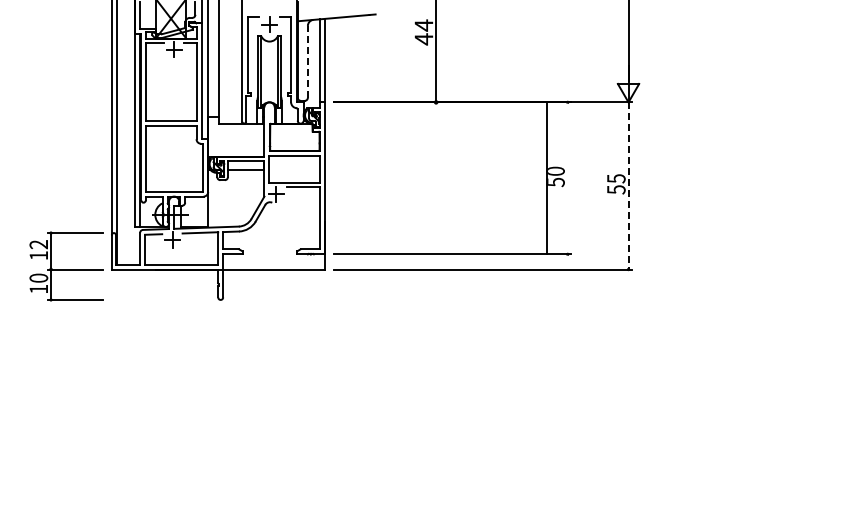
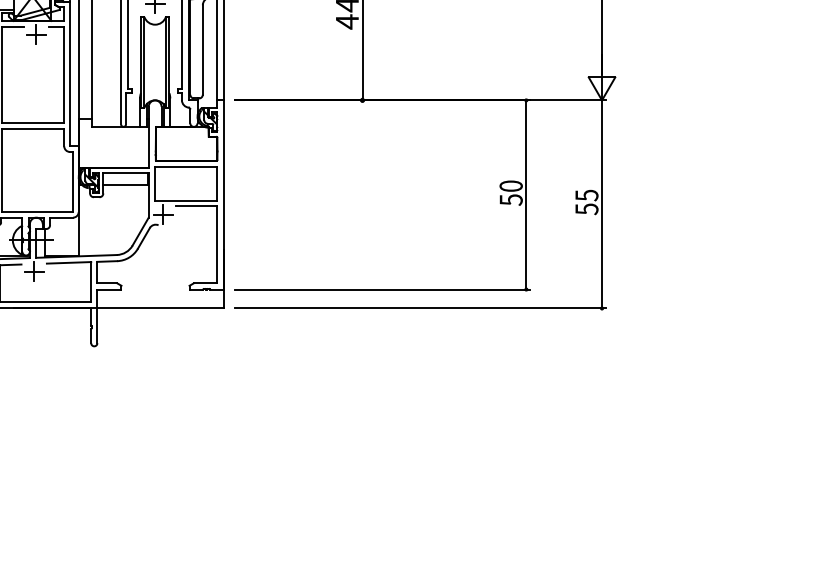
line: (307, 61) -> (202, 49), dashed -> solid
line: (546, 178) -> (526, 195), moved
line: (628, 185) -> (601, 203), dashed -> solid

